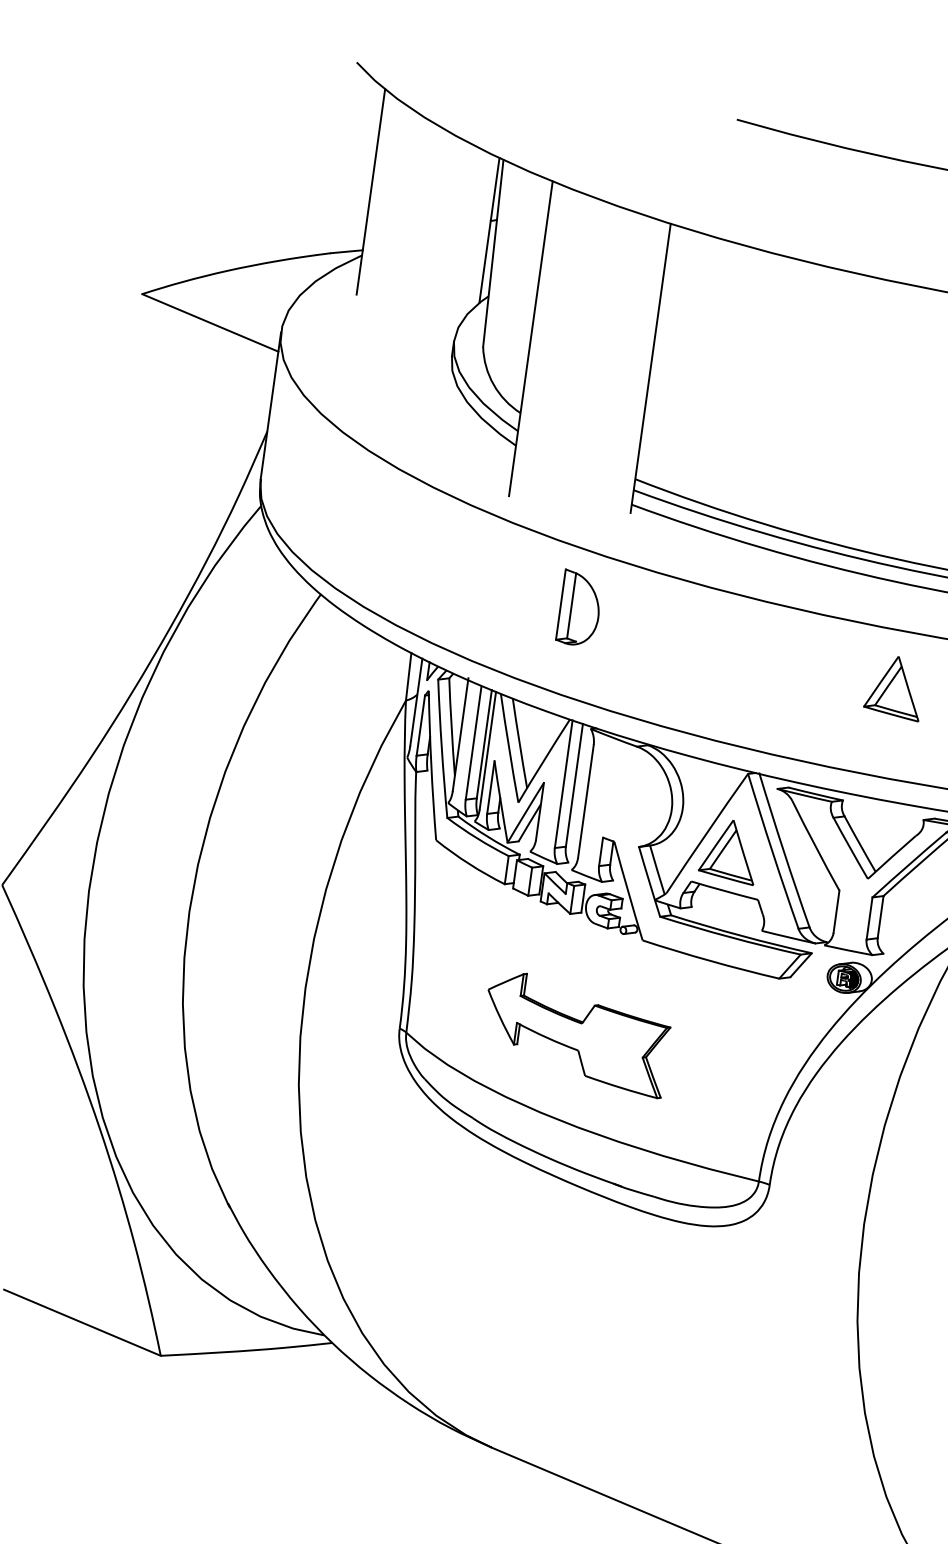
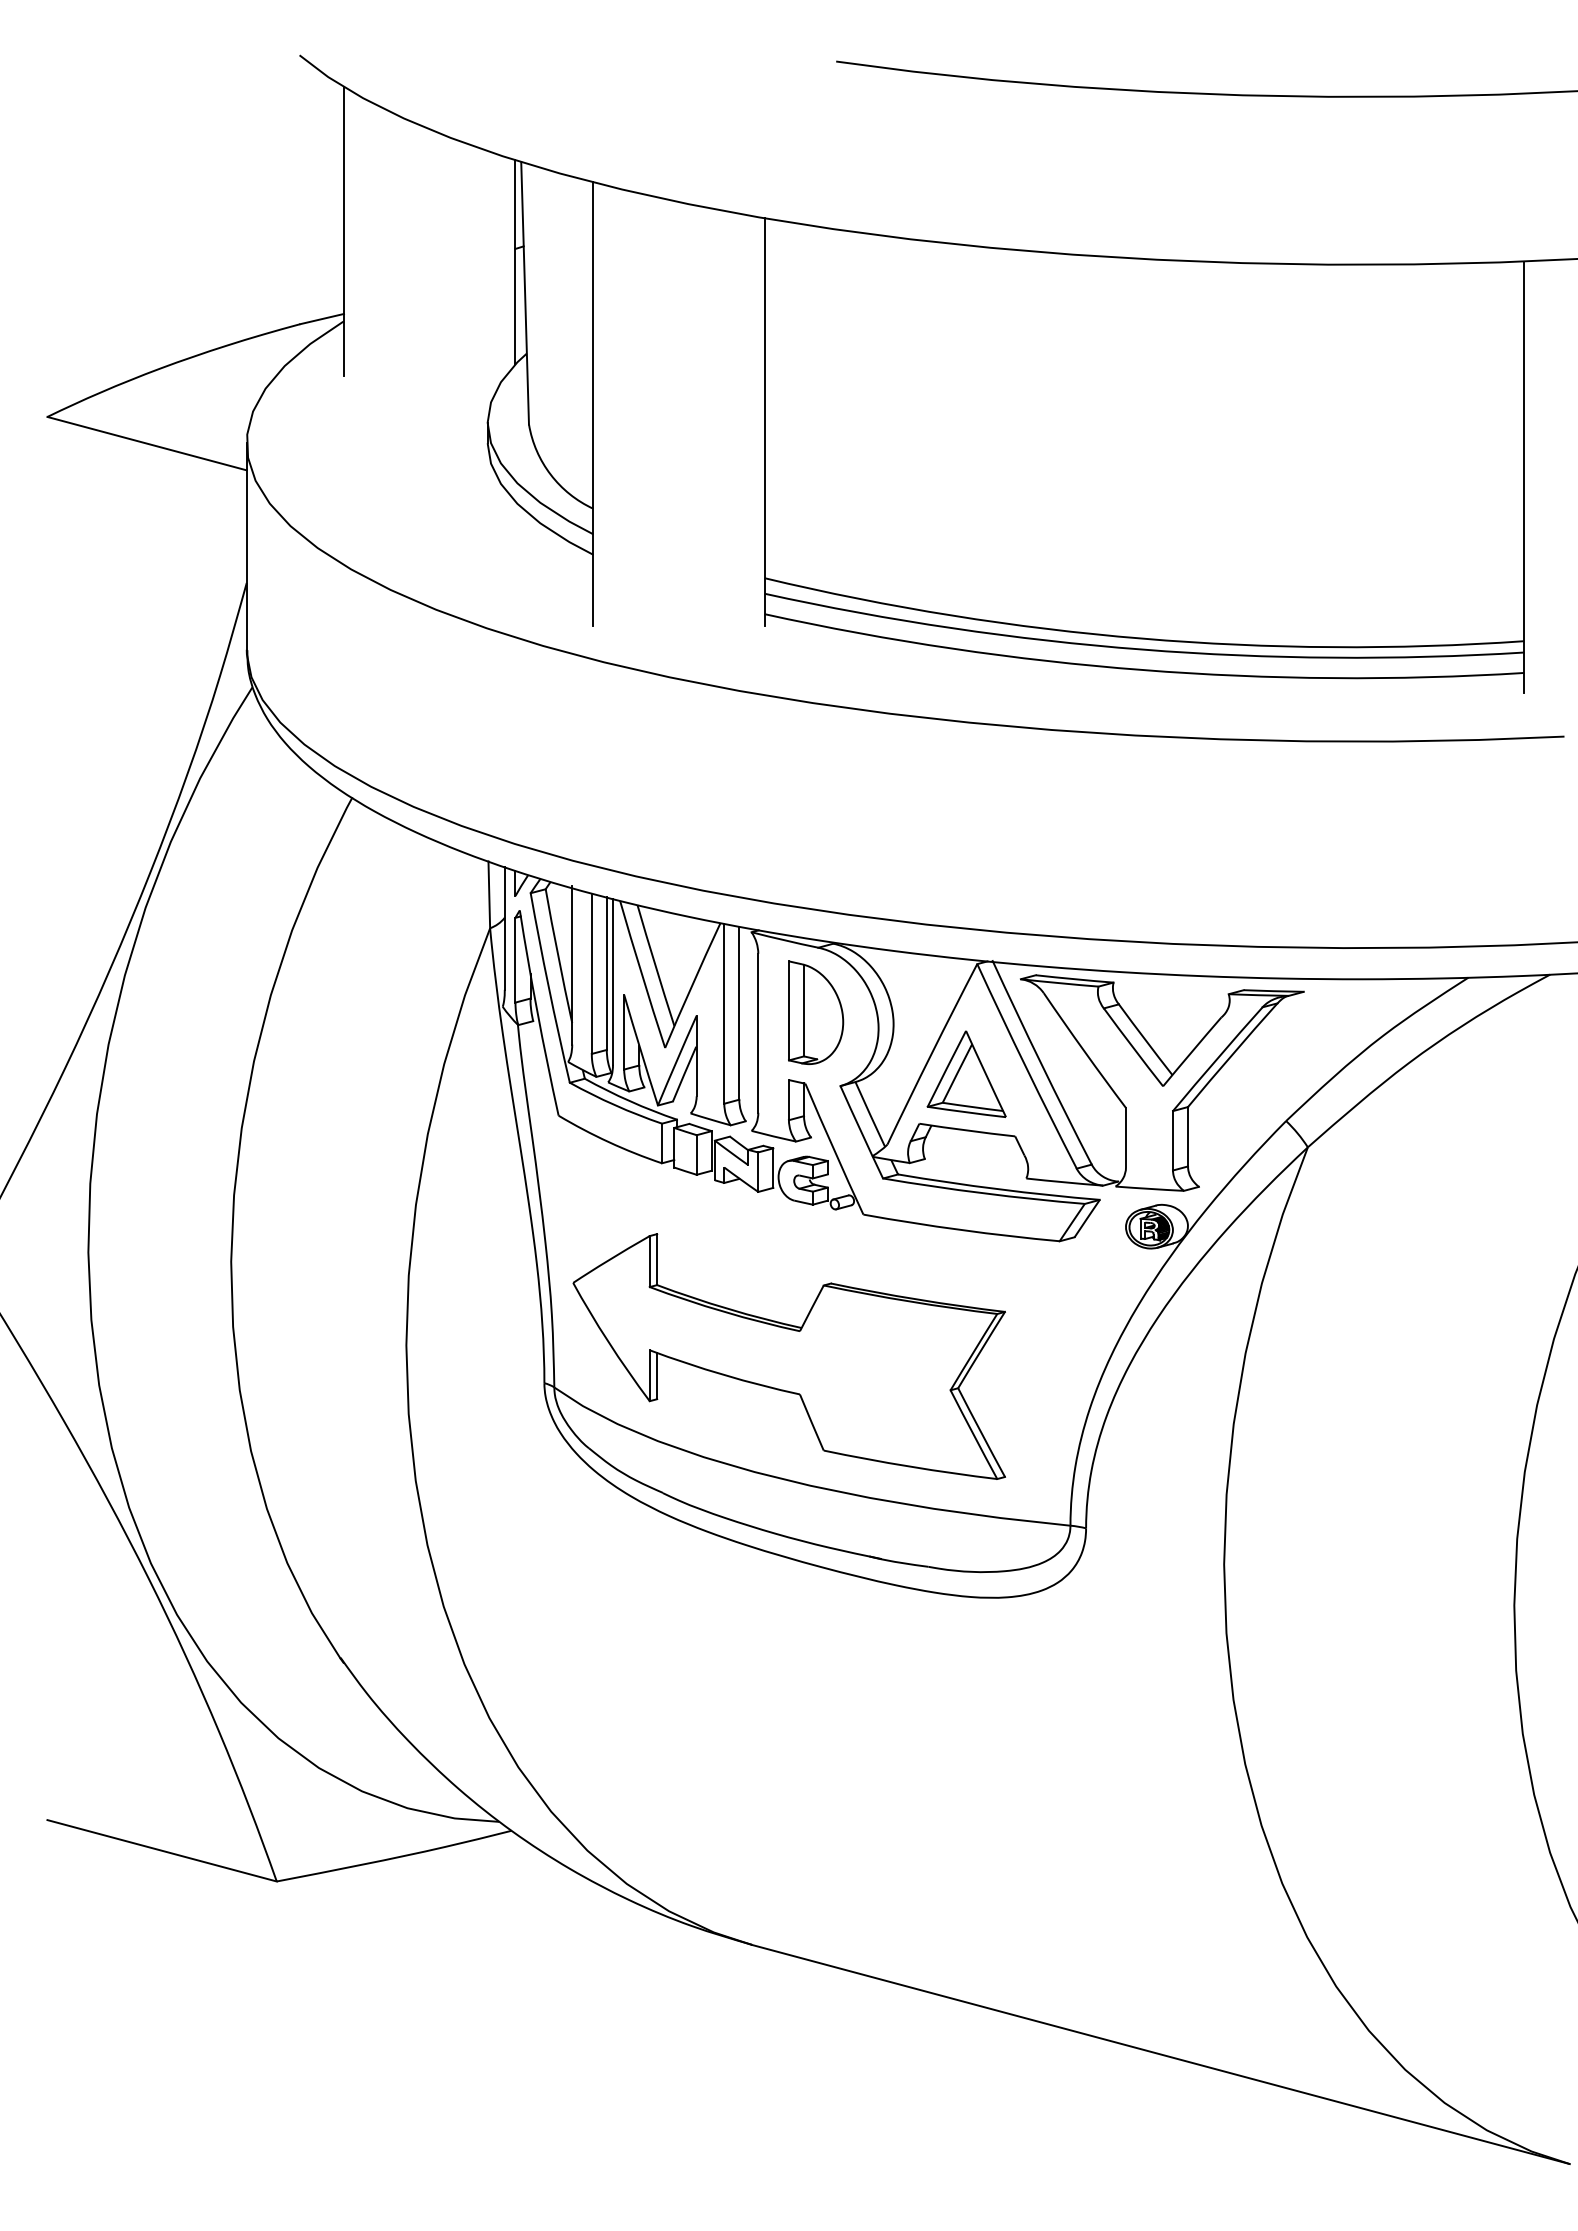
part: (580, 608) -> (816, 1012), moved
part: (894, 686) -> (1163, 815), removed
part: (575, 1033) -> (788, 1356), size x1.67

